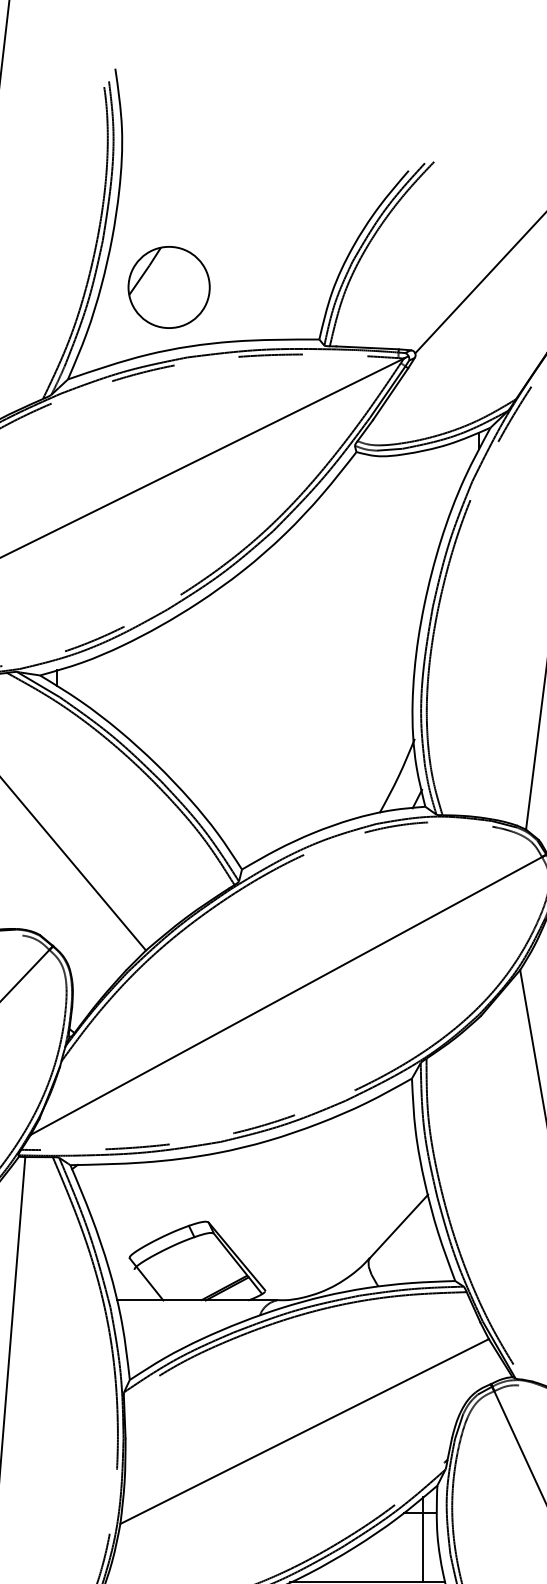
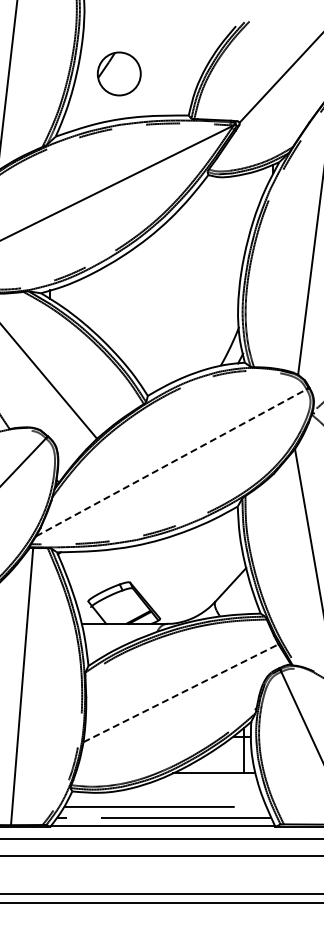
part: (167, 286) -> (118, 73), moved
line: (286, 995) -> (171, 462), solid -> dashed
line: (305, 1431) -> (181, 693), solid -> dashed

